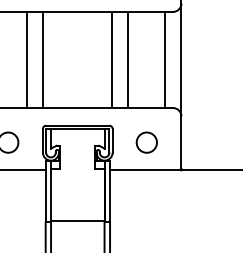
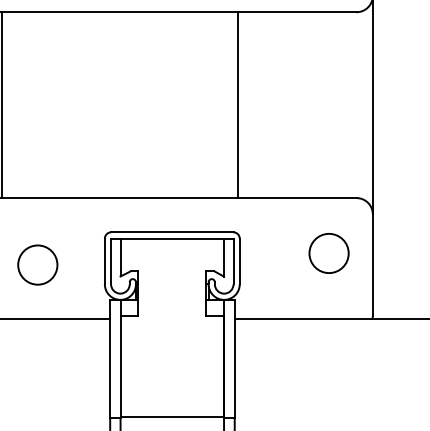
line: (27, 59) -> (75, 104), removed
line: (43, 59) -> (105, 104), removed
line: (127, 59) -> (268, 104), removed
line: (165, 59) -> (341, 104), removed
circle: (146, 142) -> (328, 253), moved

